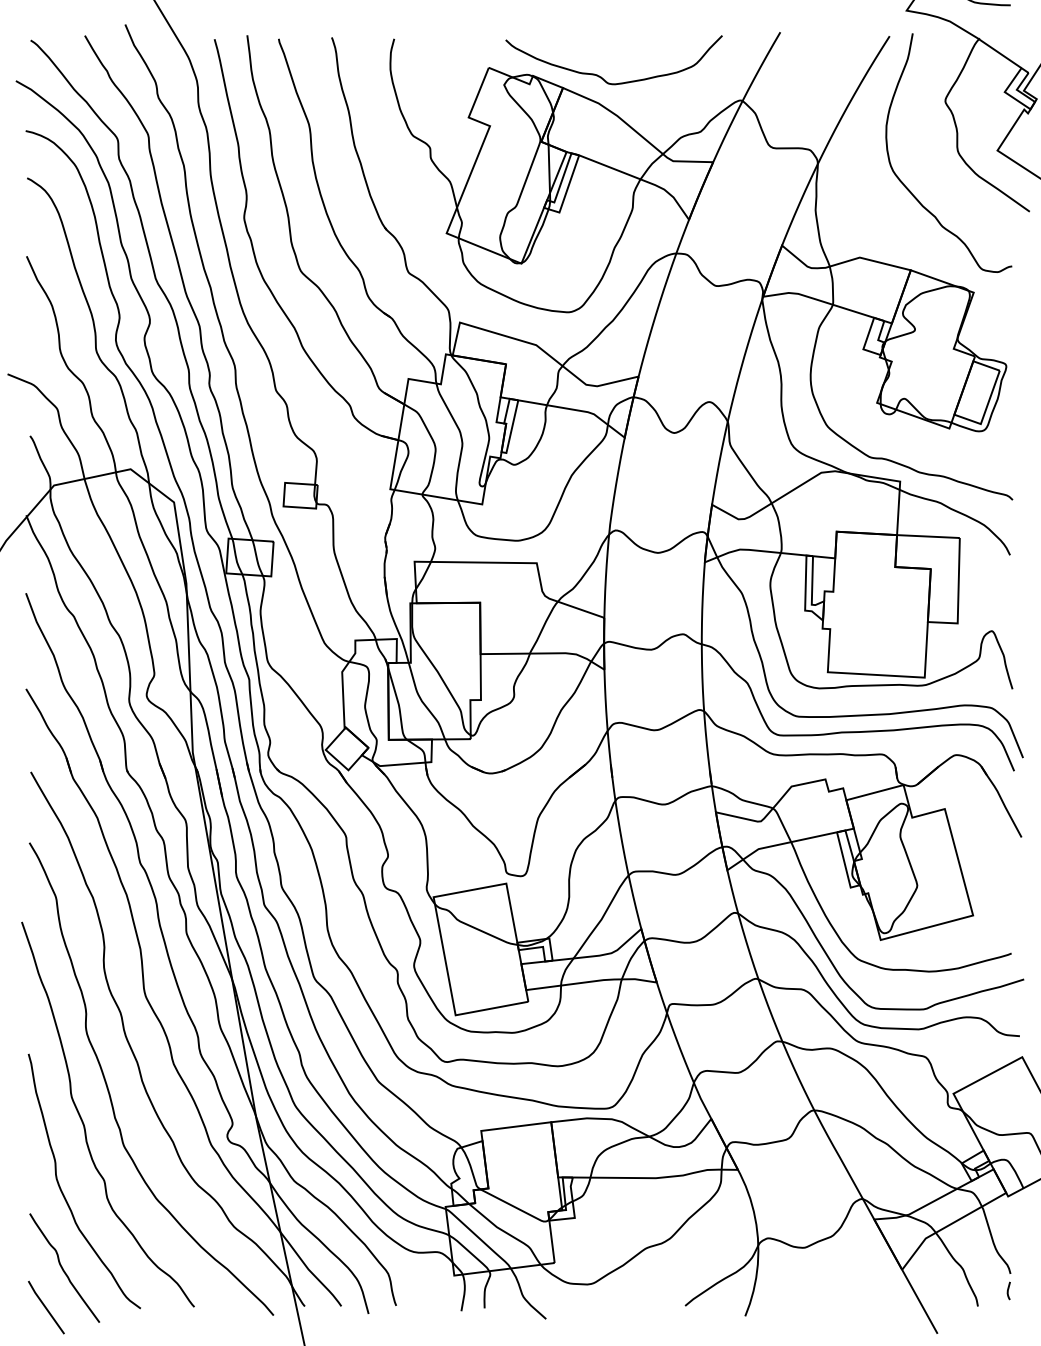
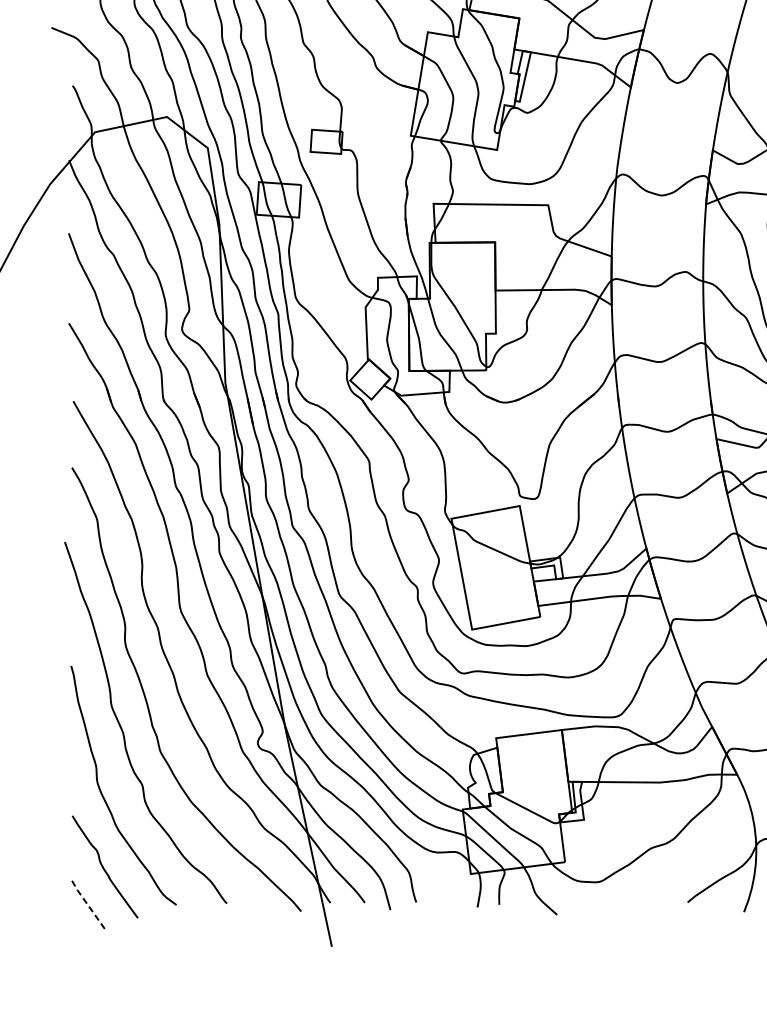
line: (45, 1307) -> (87, 903), solid -> dashed

